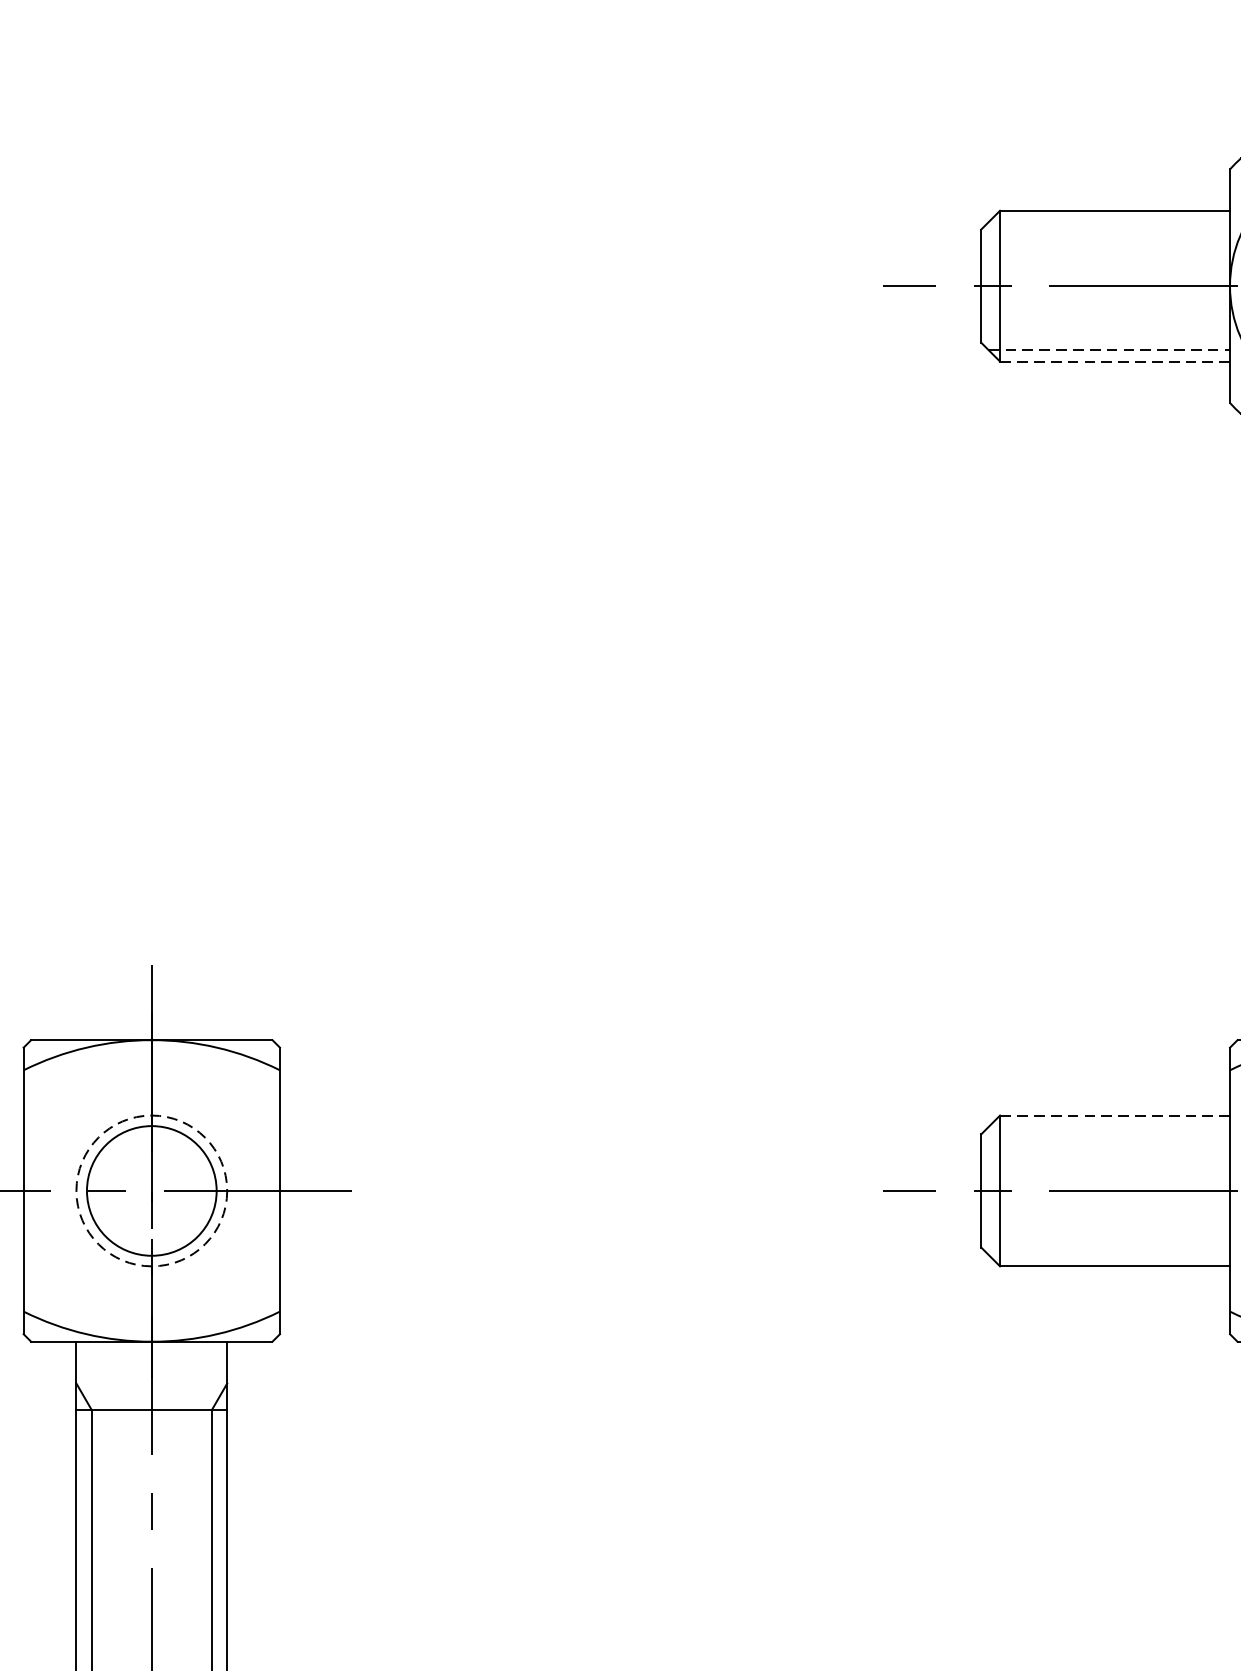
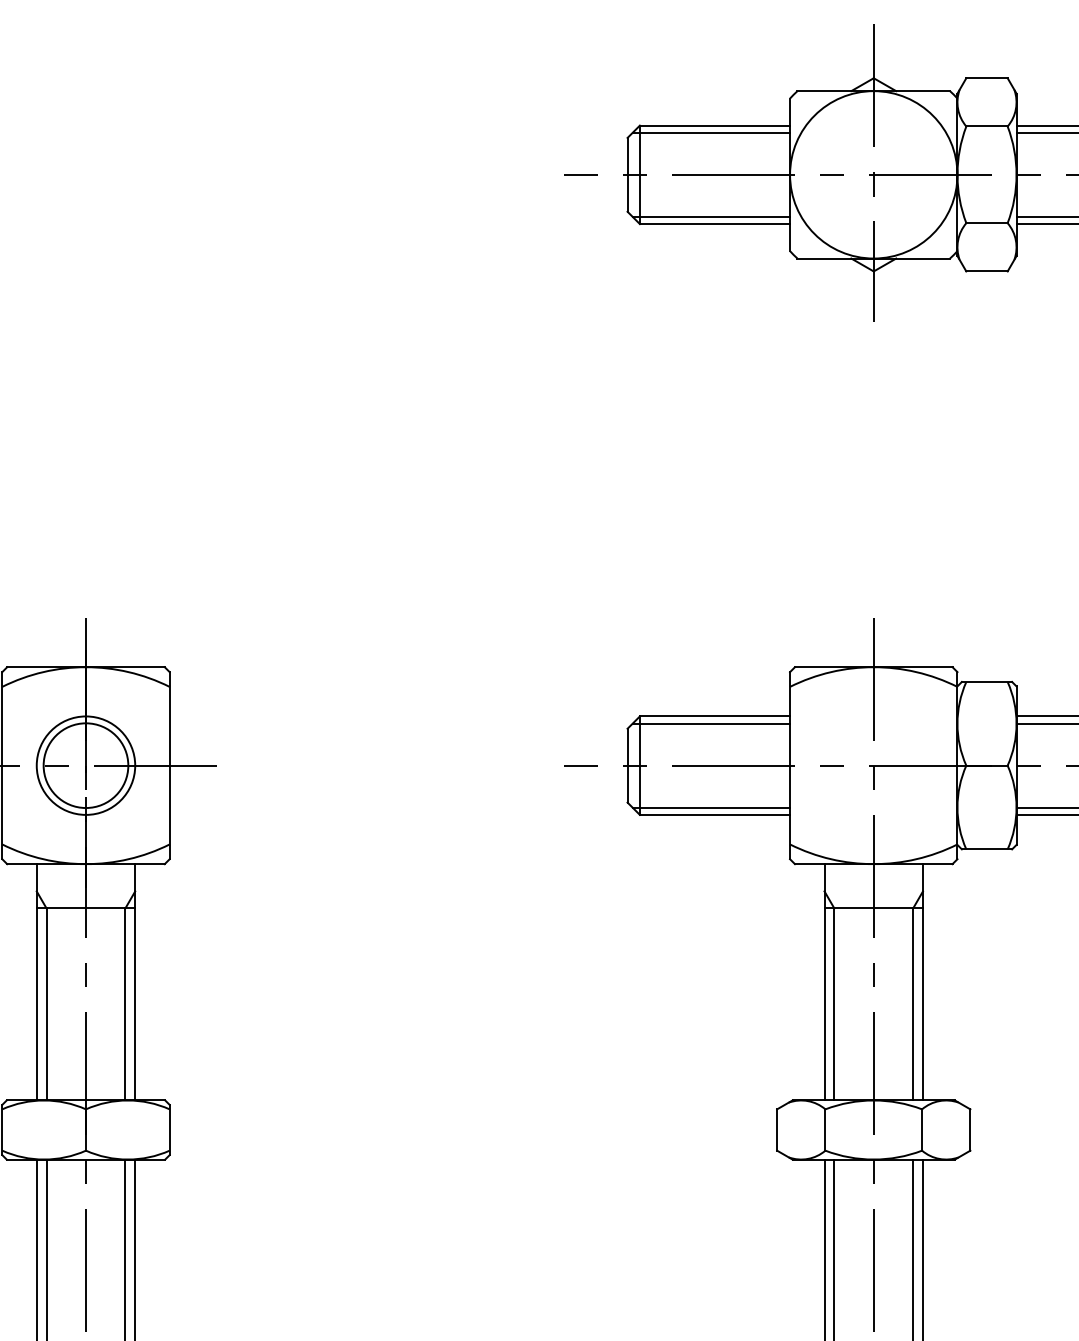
line: (1109, 222) -> (711, 133), added
line: (1109, 349) -> (711, 216), dashed -> solid
line: (1114, 362) -> (714, 224), dashed -> solid
line: (1114, 1115) -> (714, 716), dashed -> solid
line: (1109, 1126) -> (711, 723), added
circle: (151, 1190) -> (85, 765), dashed -> solid
line: (1109, 1254) -> (711, 807), added

